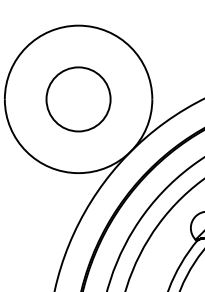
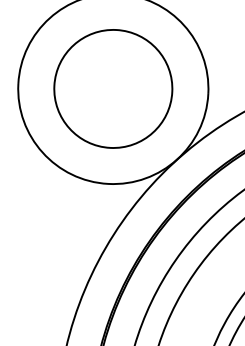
circle: (78, 99) -> (113, 89), size x1.43

